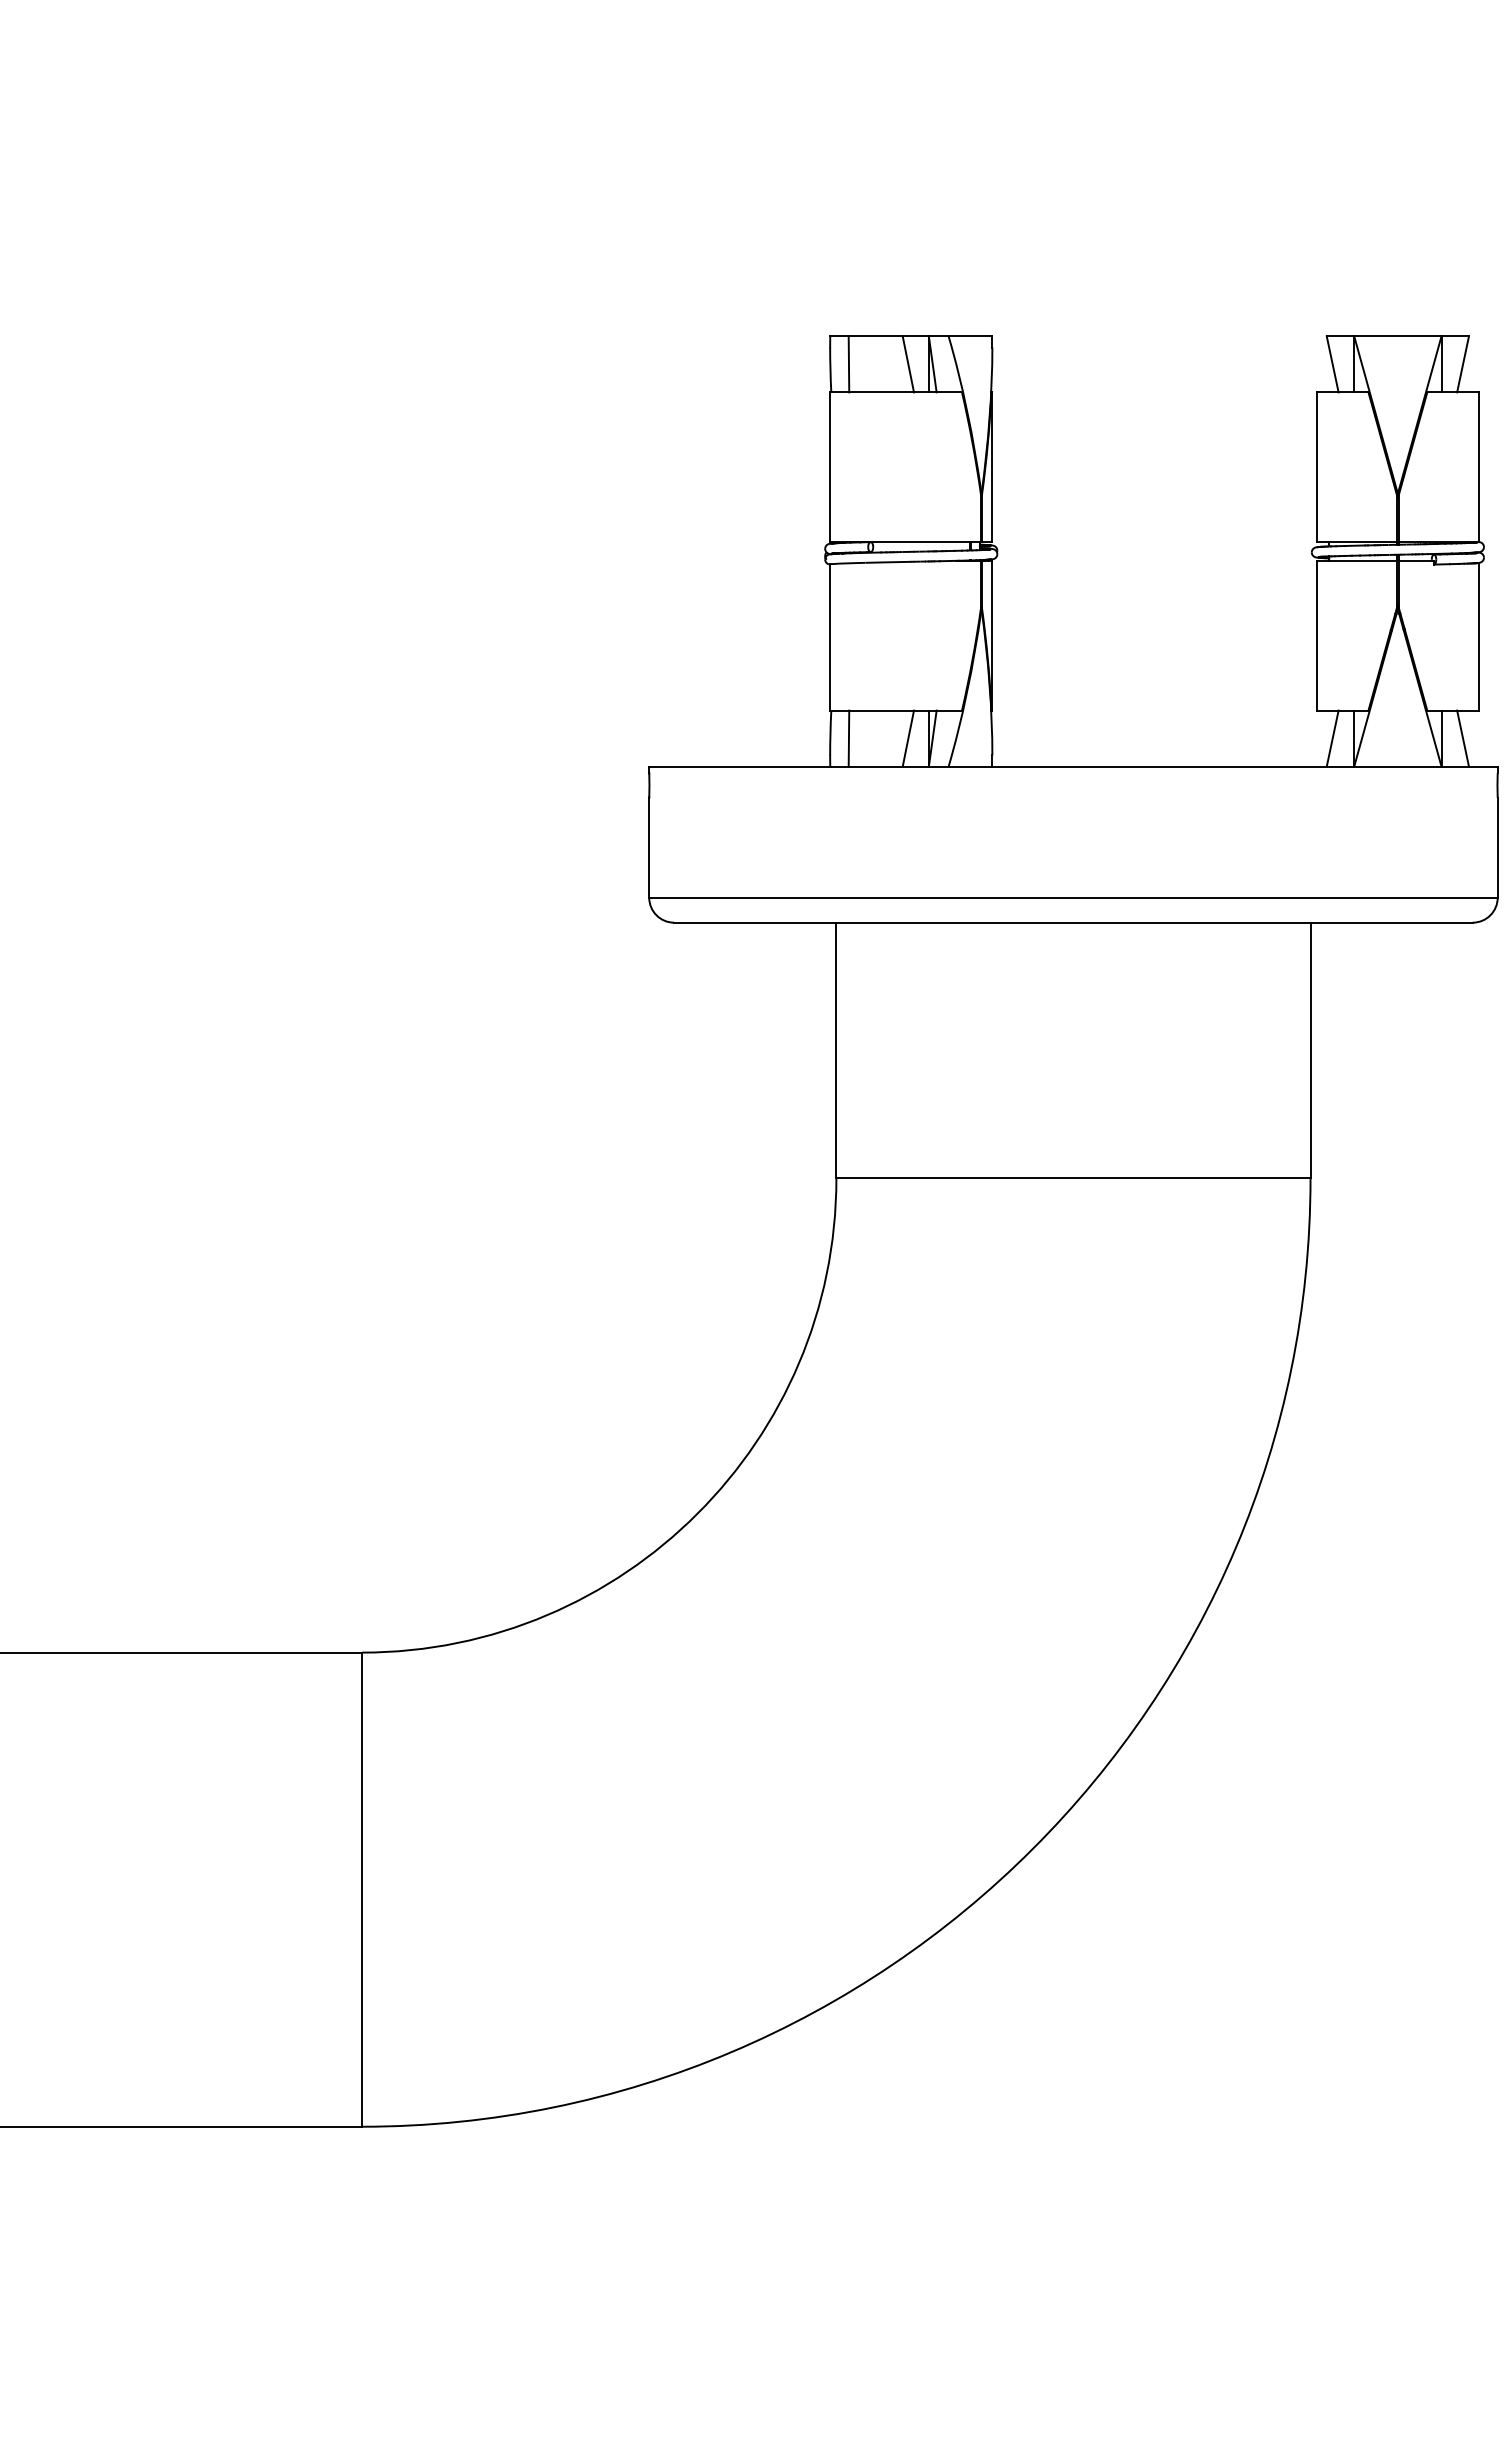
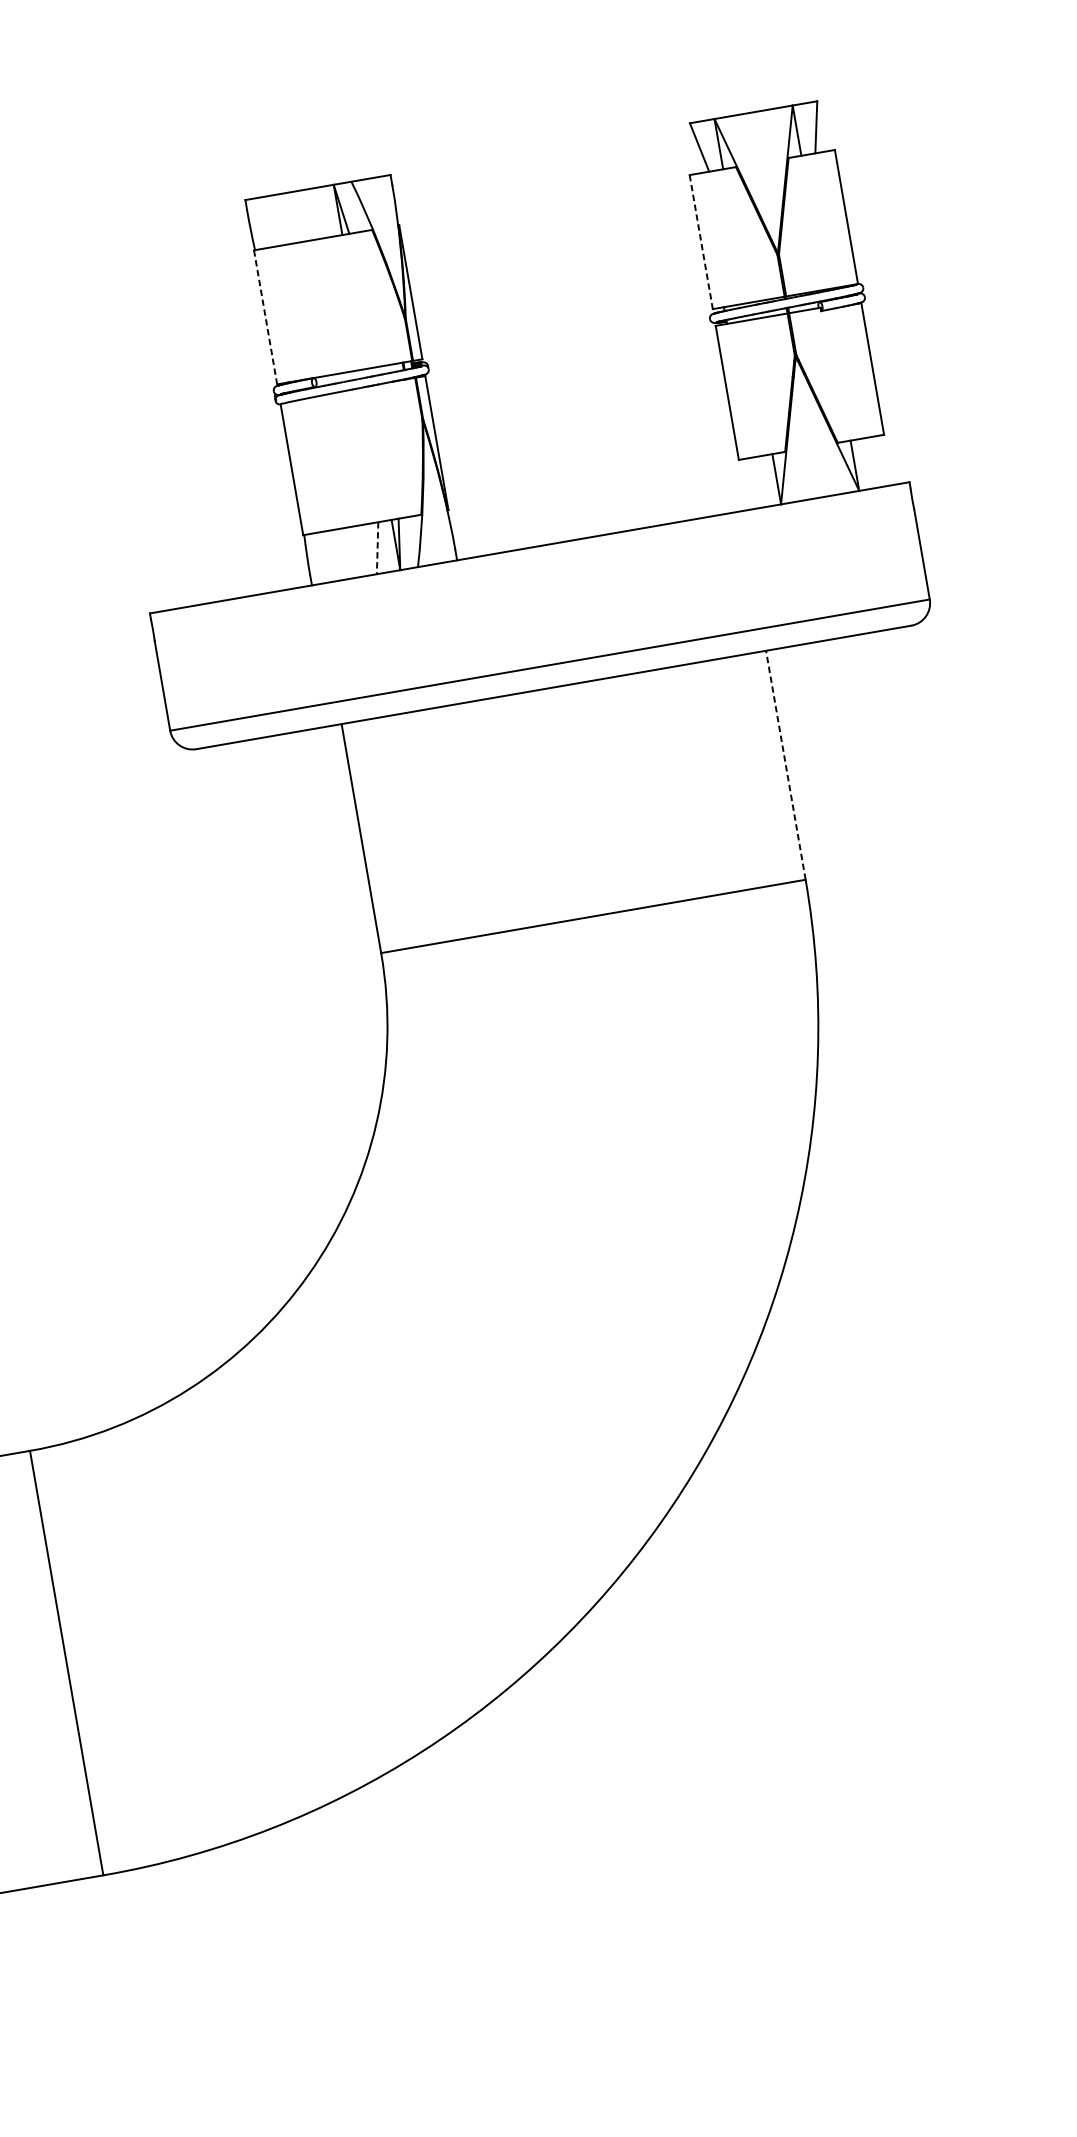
line: (848, 364) -> (266, 222), removed
line: (908, 364) -> (319, 213), removed
line: (830, 467) -> (265, 317), solid -> dashed
line: (1316, 467) -> (701, 242), solid -> dashed
line: (848, 738) -> (323, 557), removed
line: (908, 738) -> (377, 548), solid -> dashed
line: (1332, 738) -> (757, 482), removed
line: (1462, 738) -> (873, 462), removed
line: (1310, 1050) -> (785, 765), solid -> dashed

